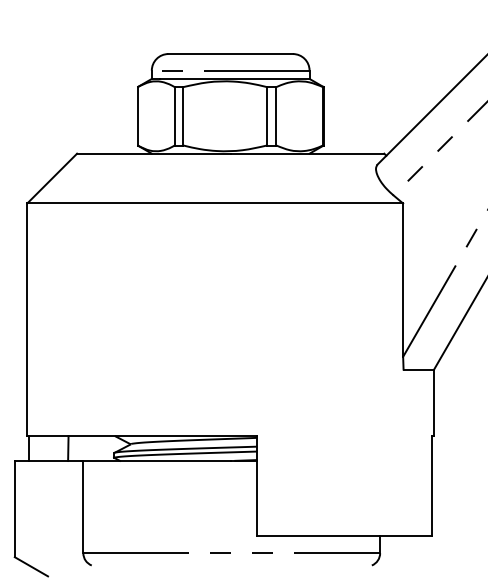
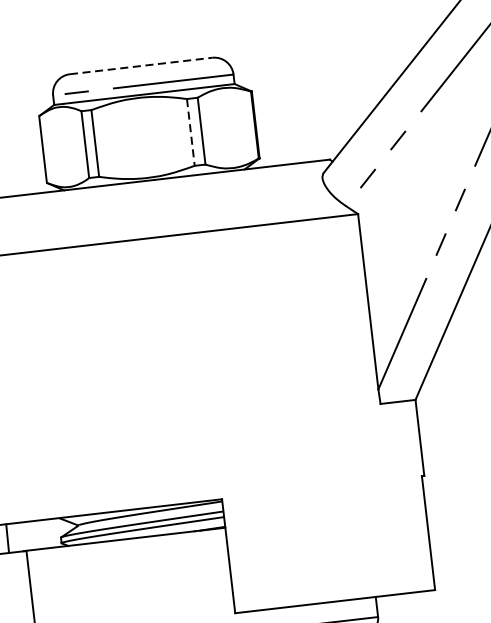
line: (231, 54) -> (142, 66), solid -> dashed
line: (266, 116) -> (190, 132), solid -> dashed

